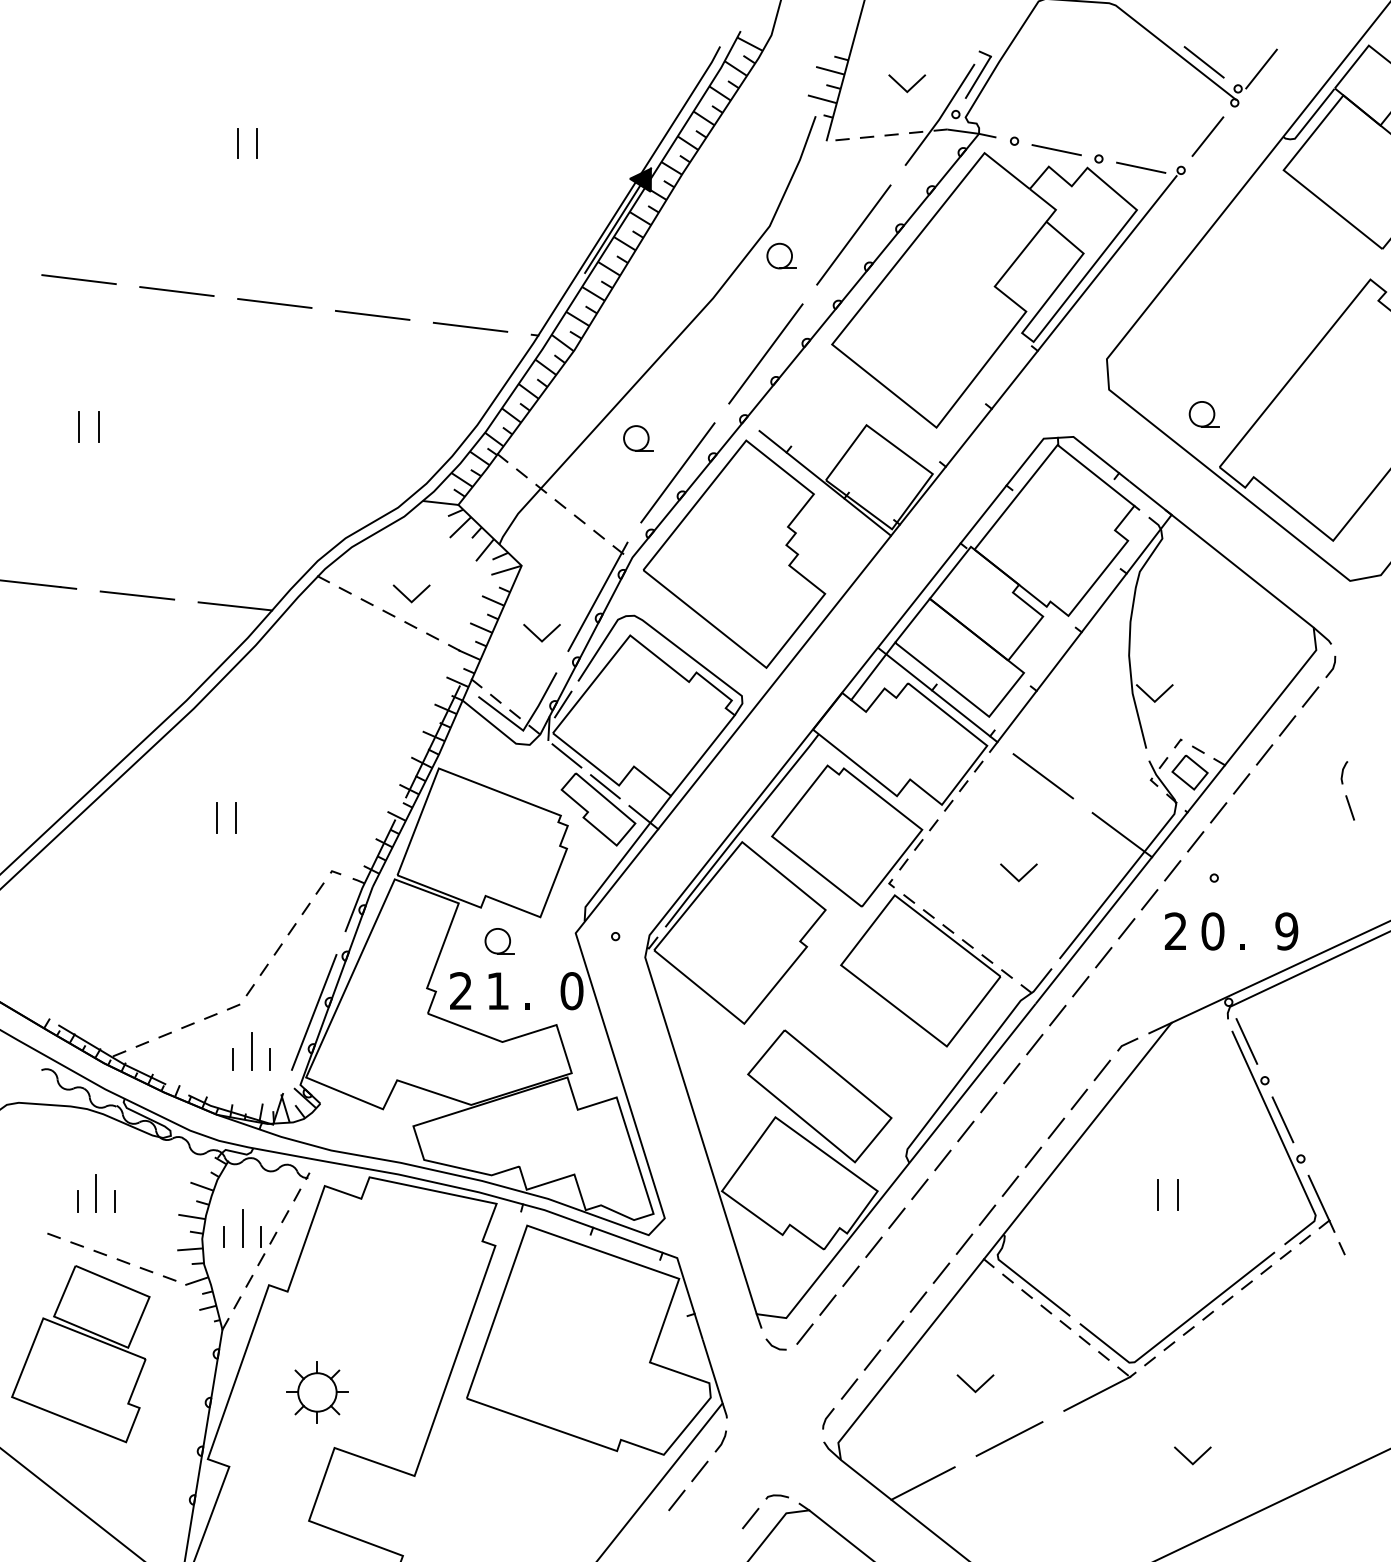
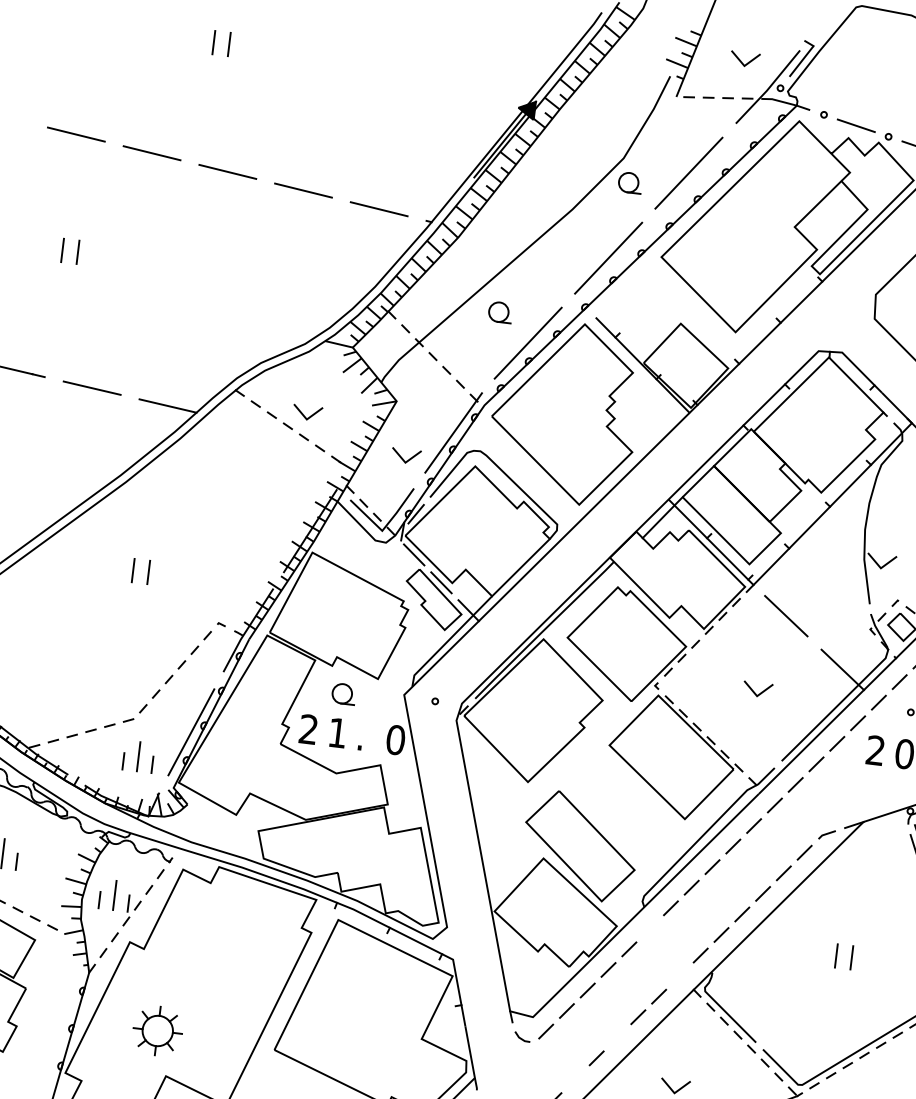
line: (919, 1189) -> (649, 928), removed
line: (964, 1243) -> (680, 975), removed
line: (895, 1330) -> (617, 1037), removed
line: (849, 1388) -> (575, 1078), removed

